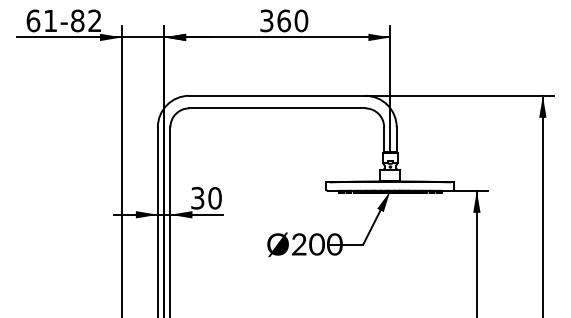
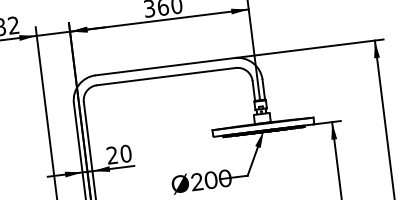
text: (197, 198) -> (112, 155), 30 -> 20

